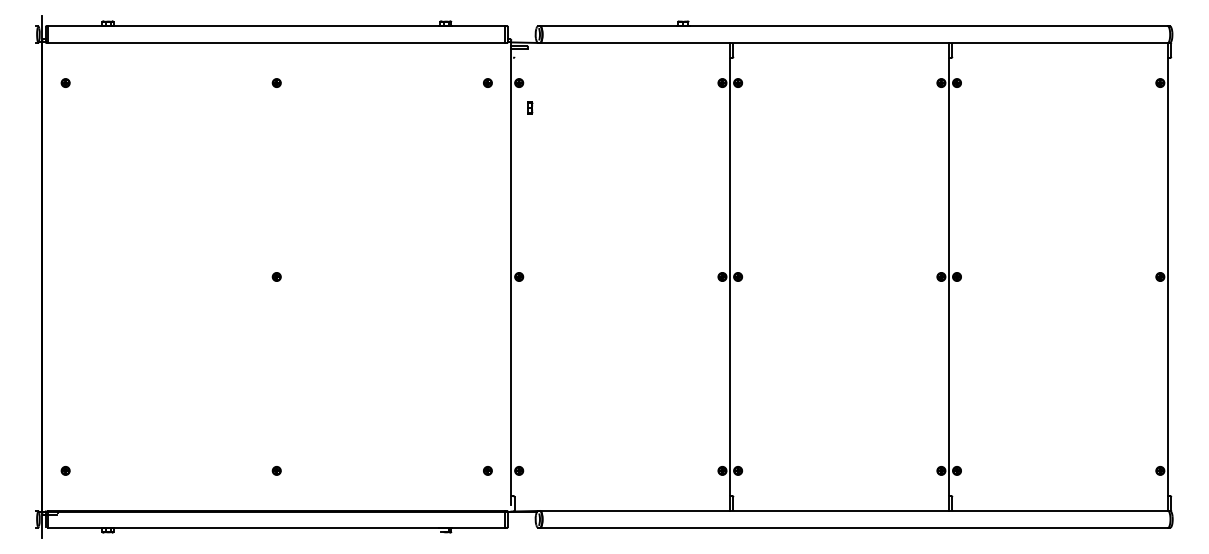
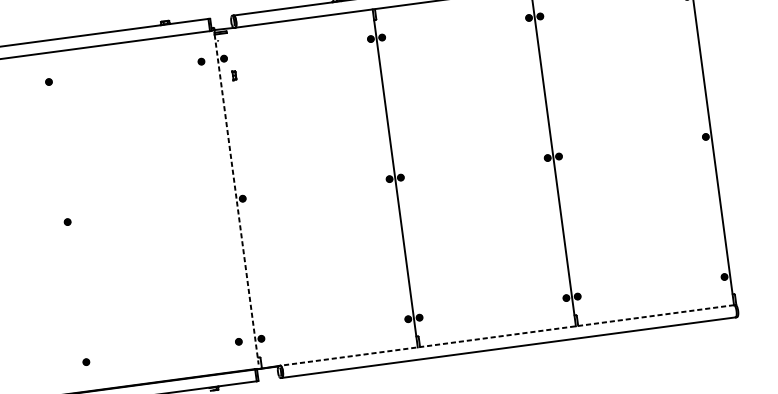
line: (510, 277) -> (236, 199), solid -> dashed
line: (854, 510) -> (507, 335), solid -> dashed

